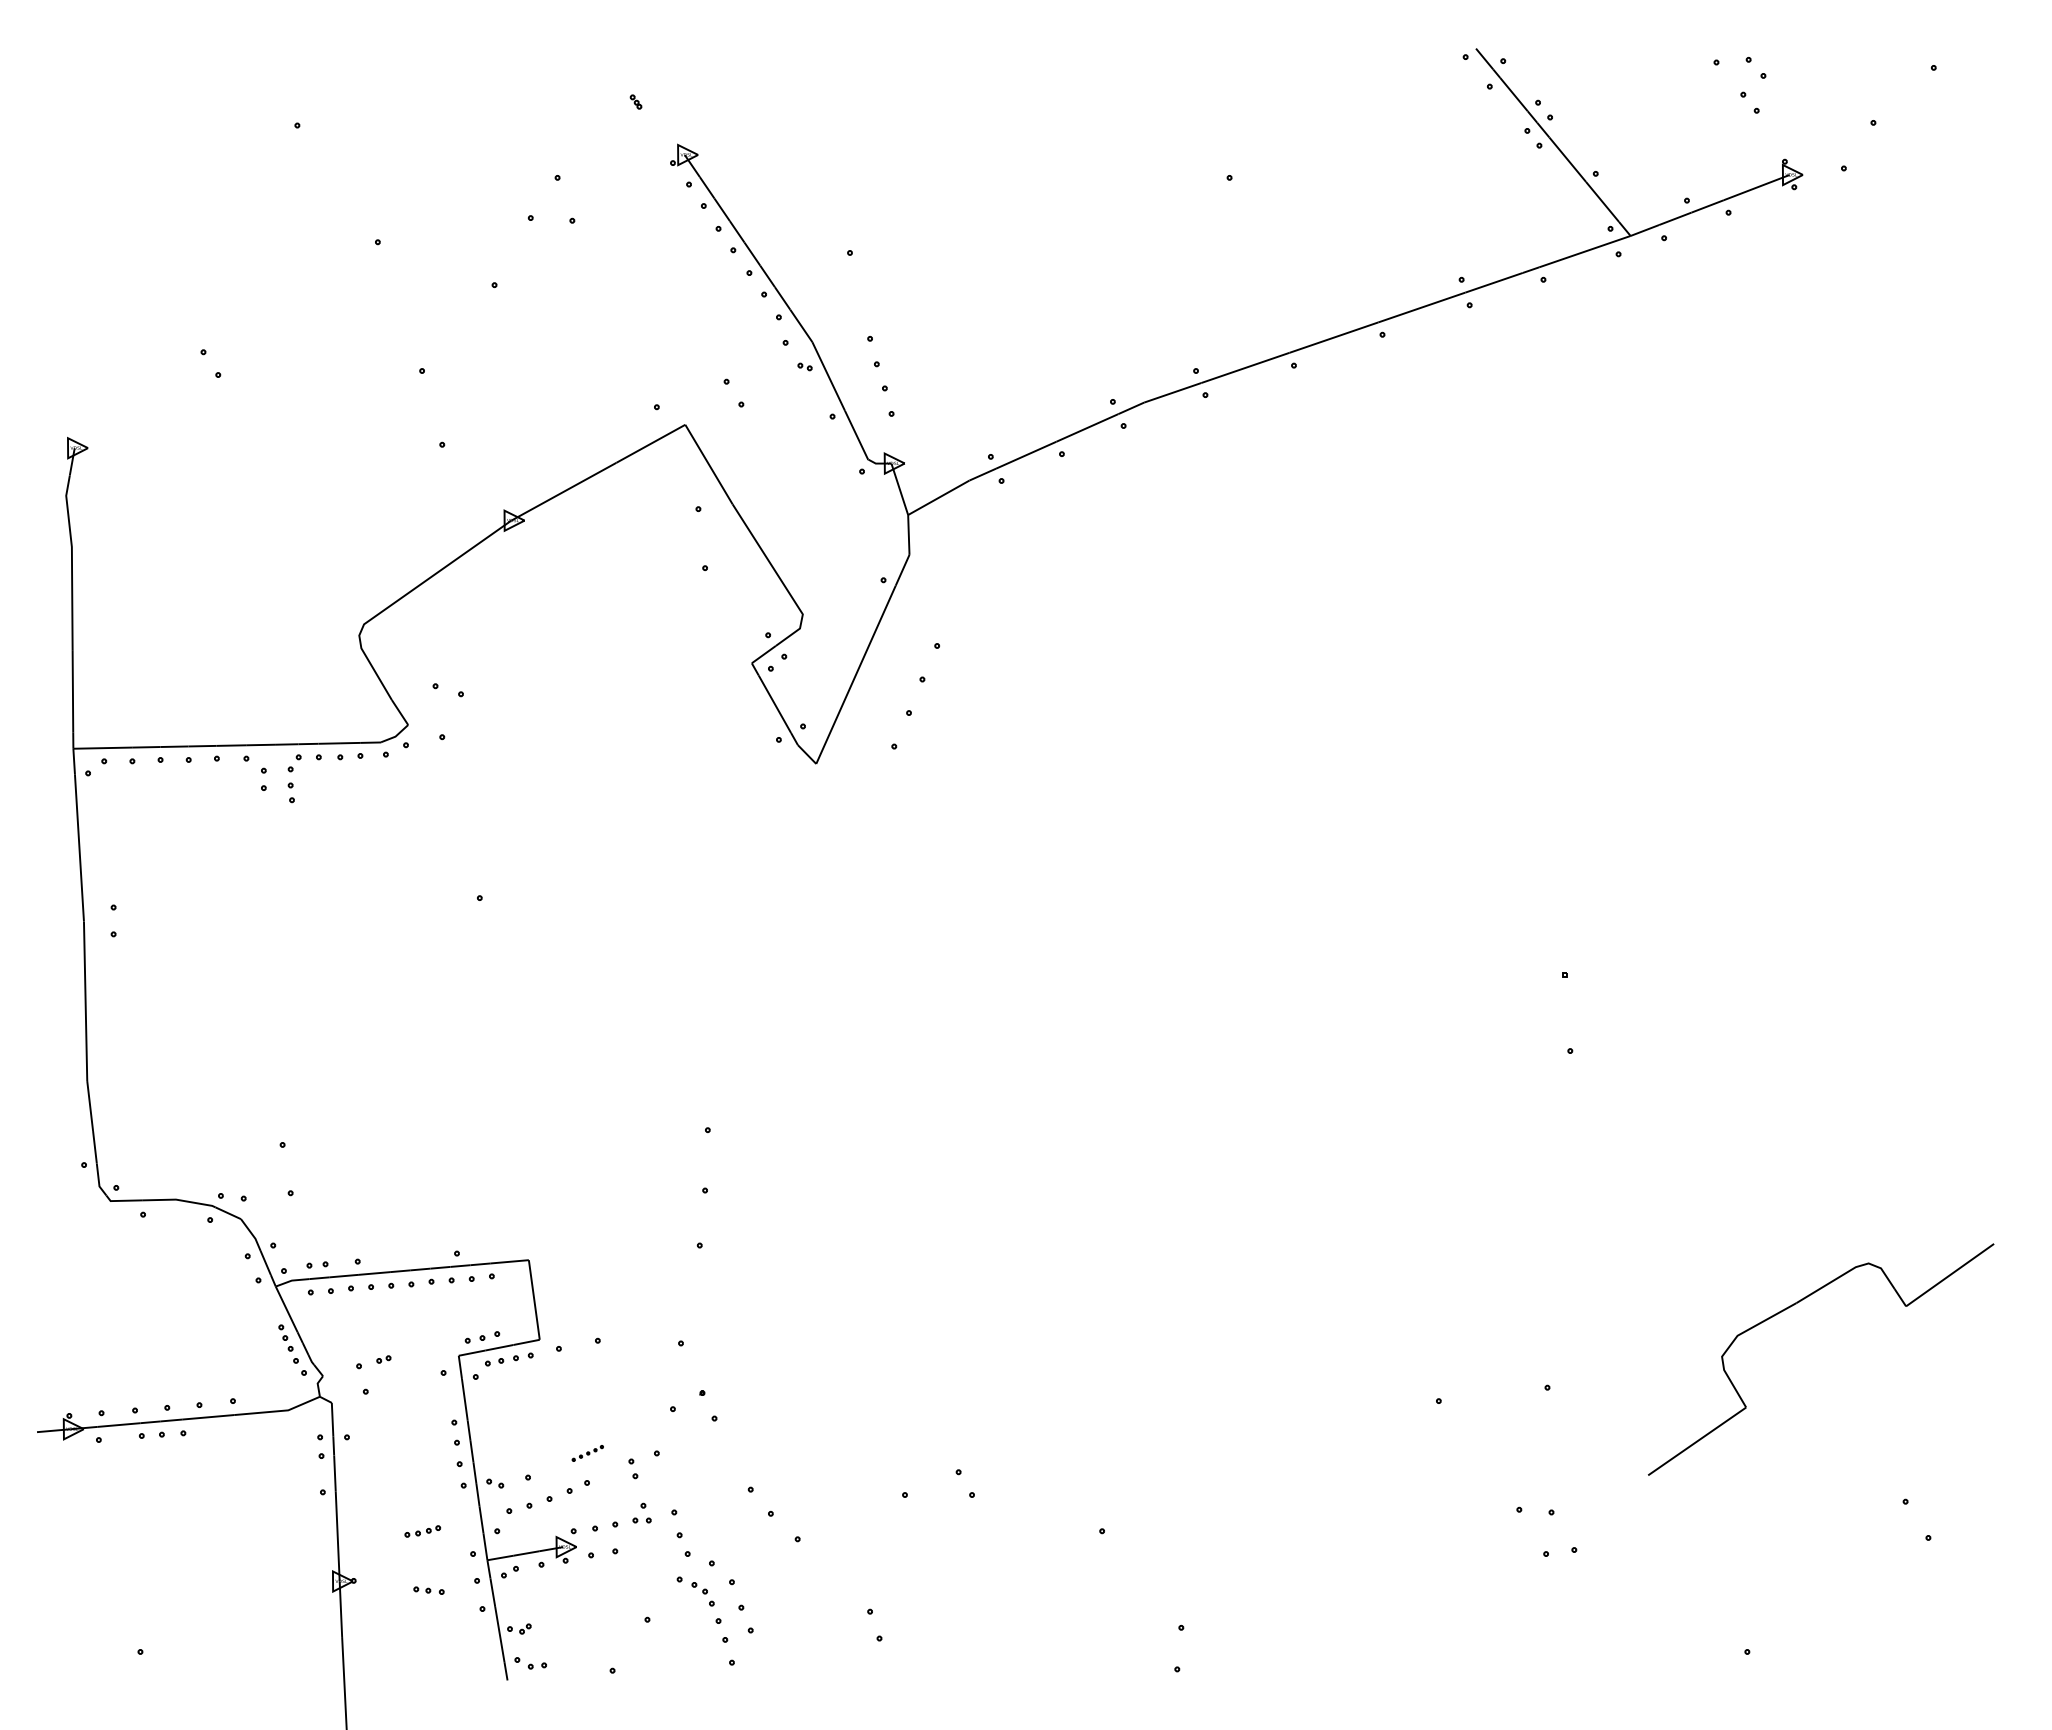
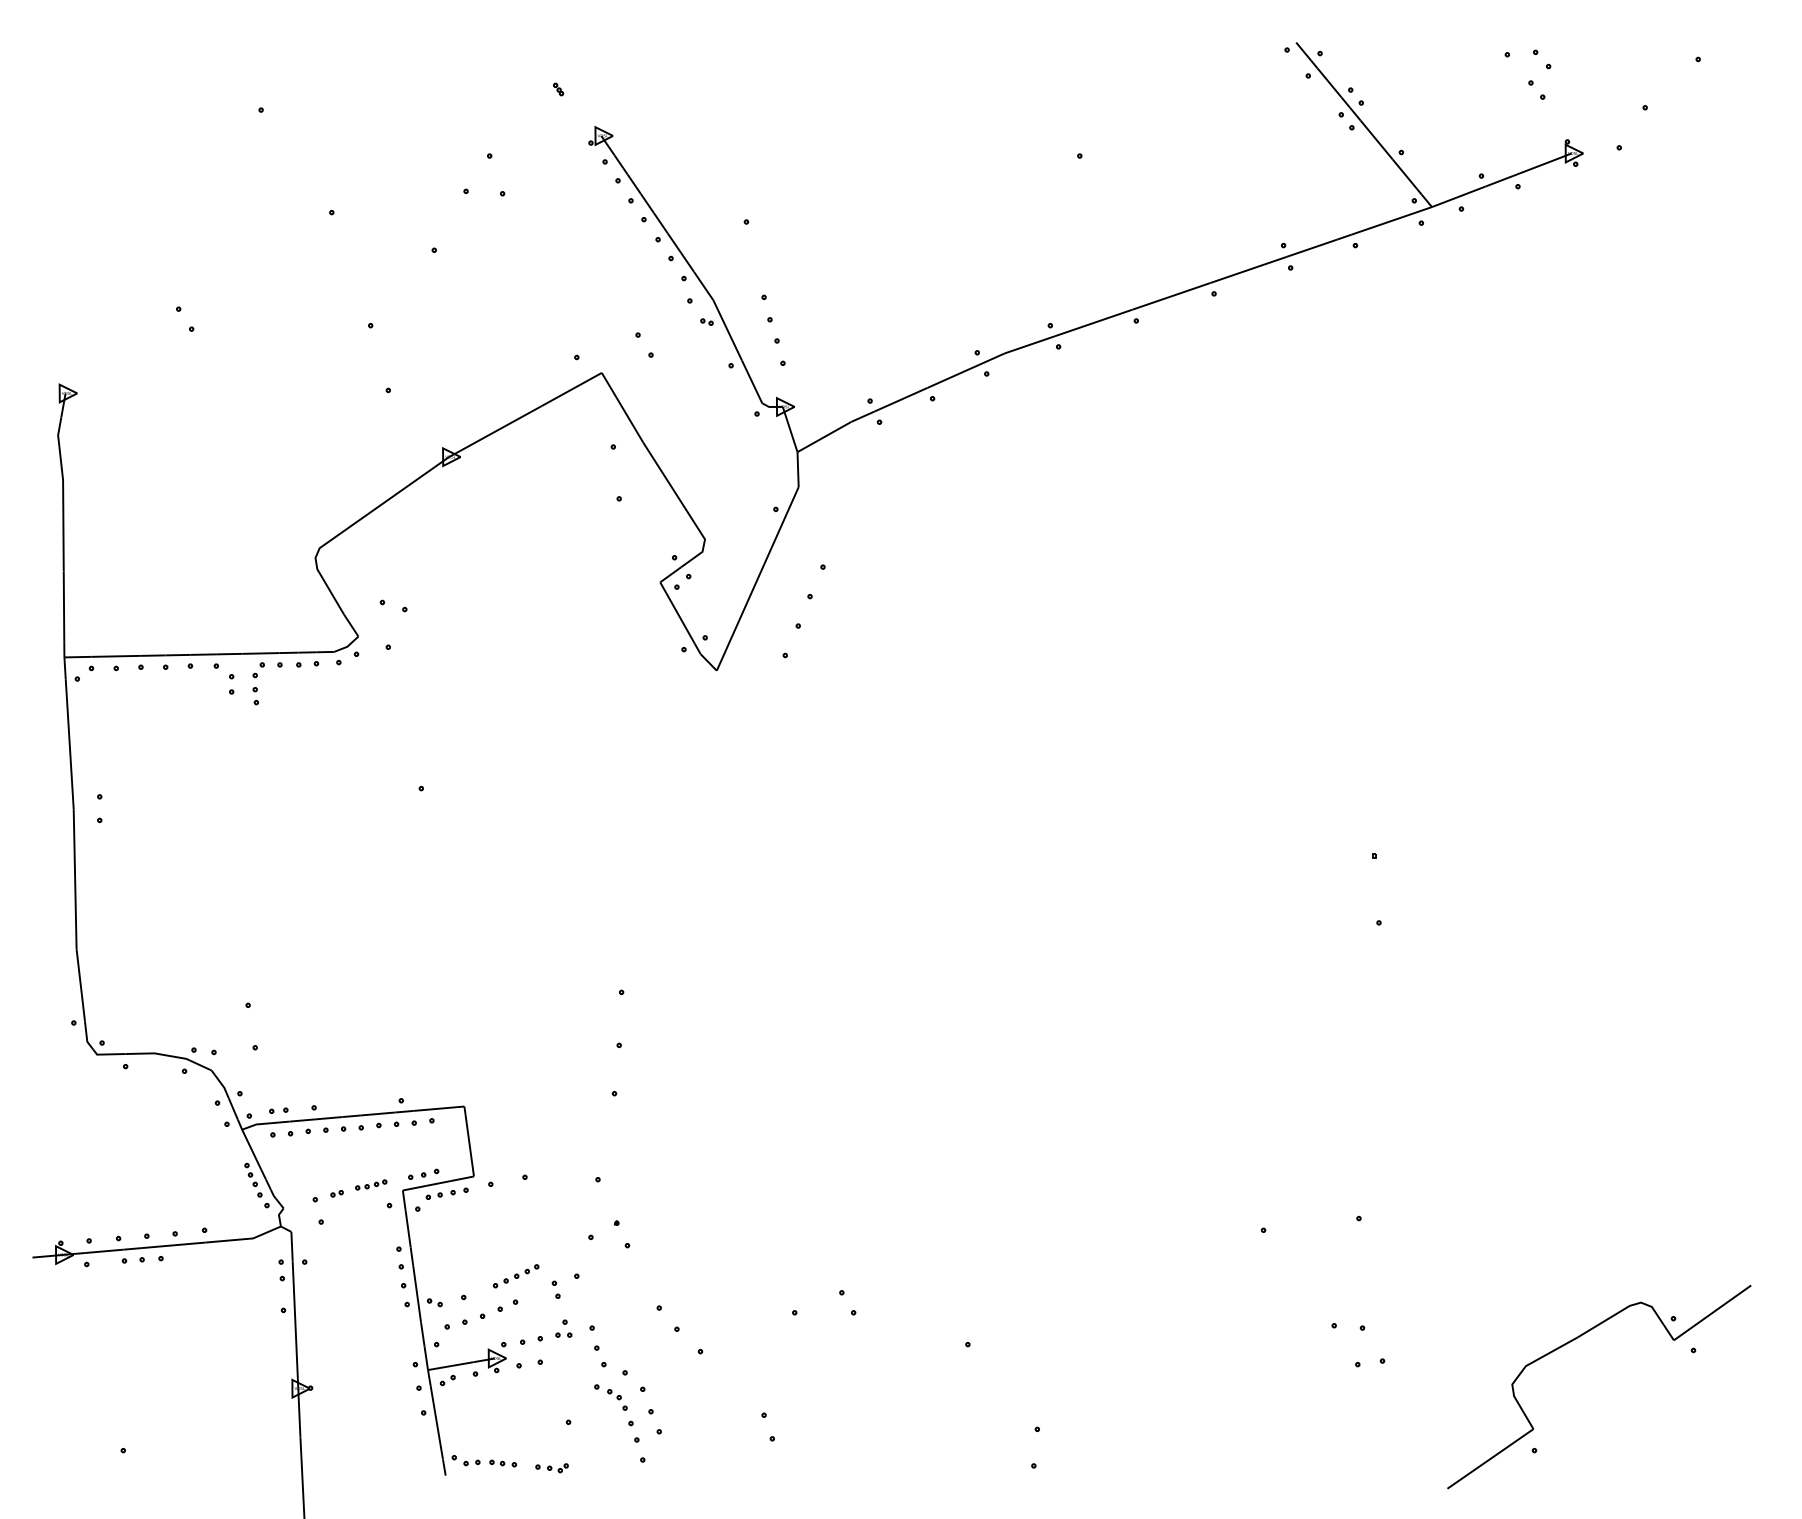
part: (1794, 1305) -> (1575, 1339), moved
part: (587, 1453) -> (515, 1276), size x1.67
part: (422, 1531) -> (371, 1184), moved
part: (428, 1590) -> (502, 1463), moved
part: (519, 1628) -> (558, 1467), moved

